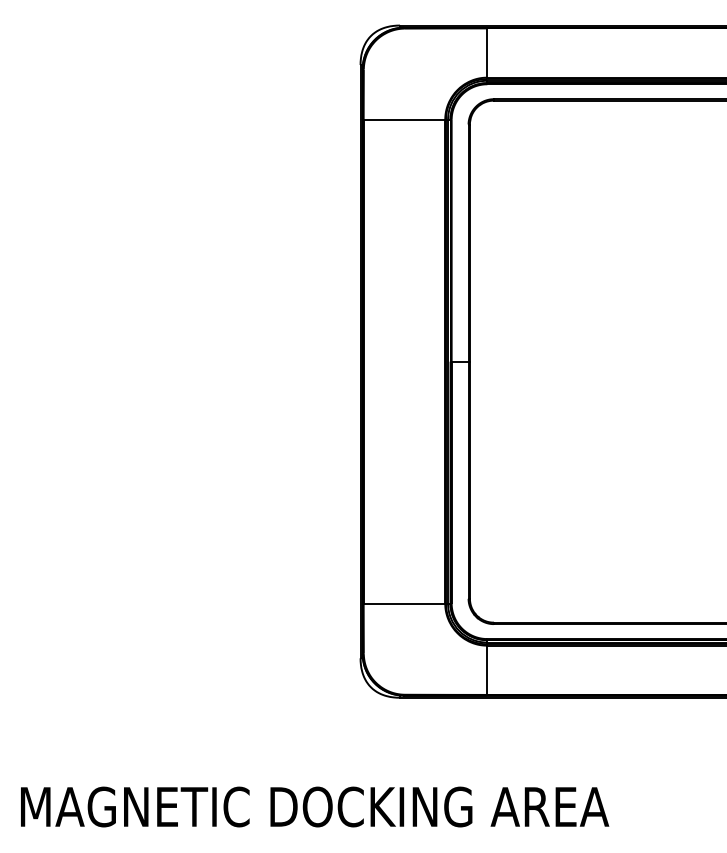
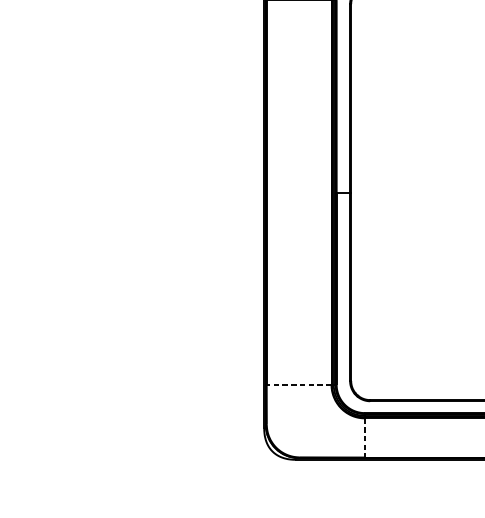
line: (404, 603) -> (299, 384), solid -> dashed
line: (486, 670) -> (364, 438), solid -> dashed

